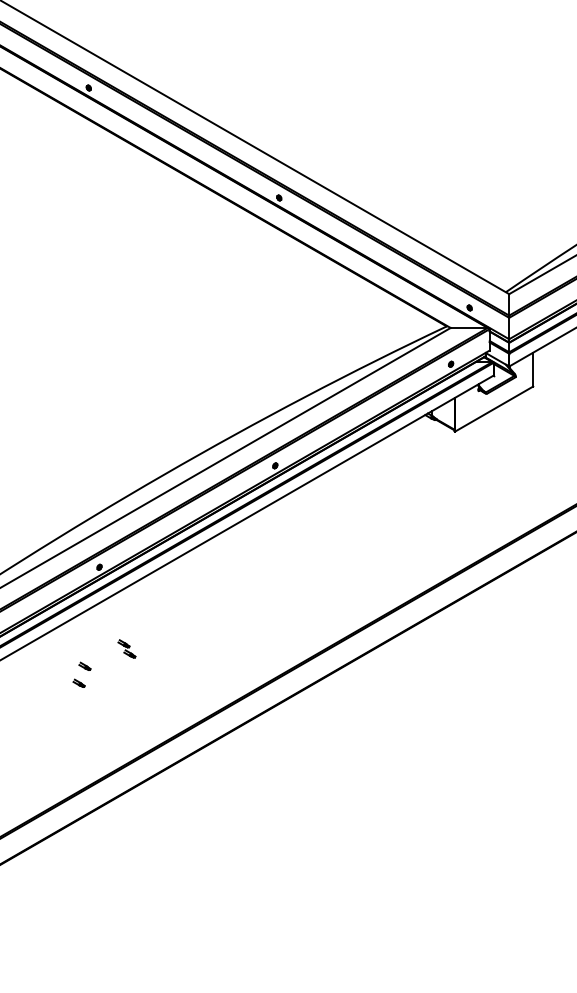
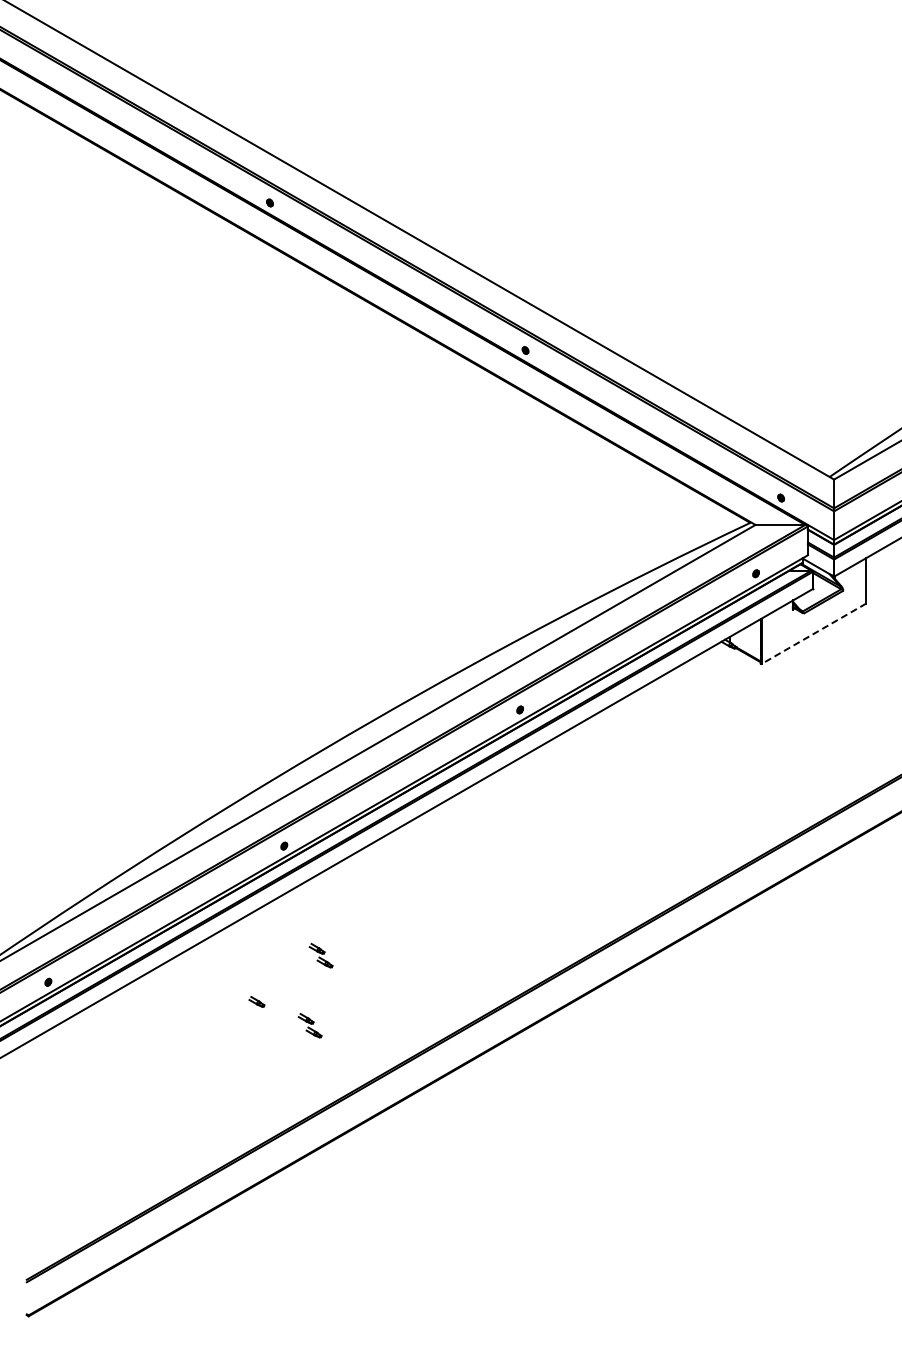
line: (493, 408) -> (813, 633), solid -> dashed
part: (84, 665) -> (264, 978), removed
part: (118, 700) -> (309, 1025), added

